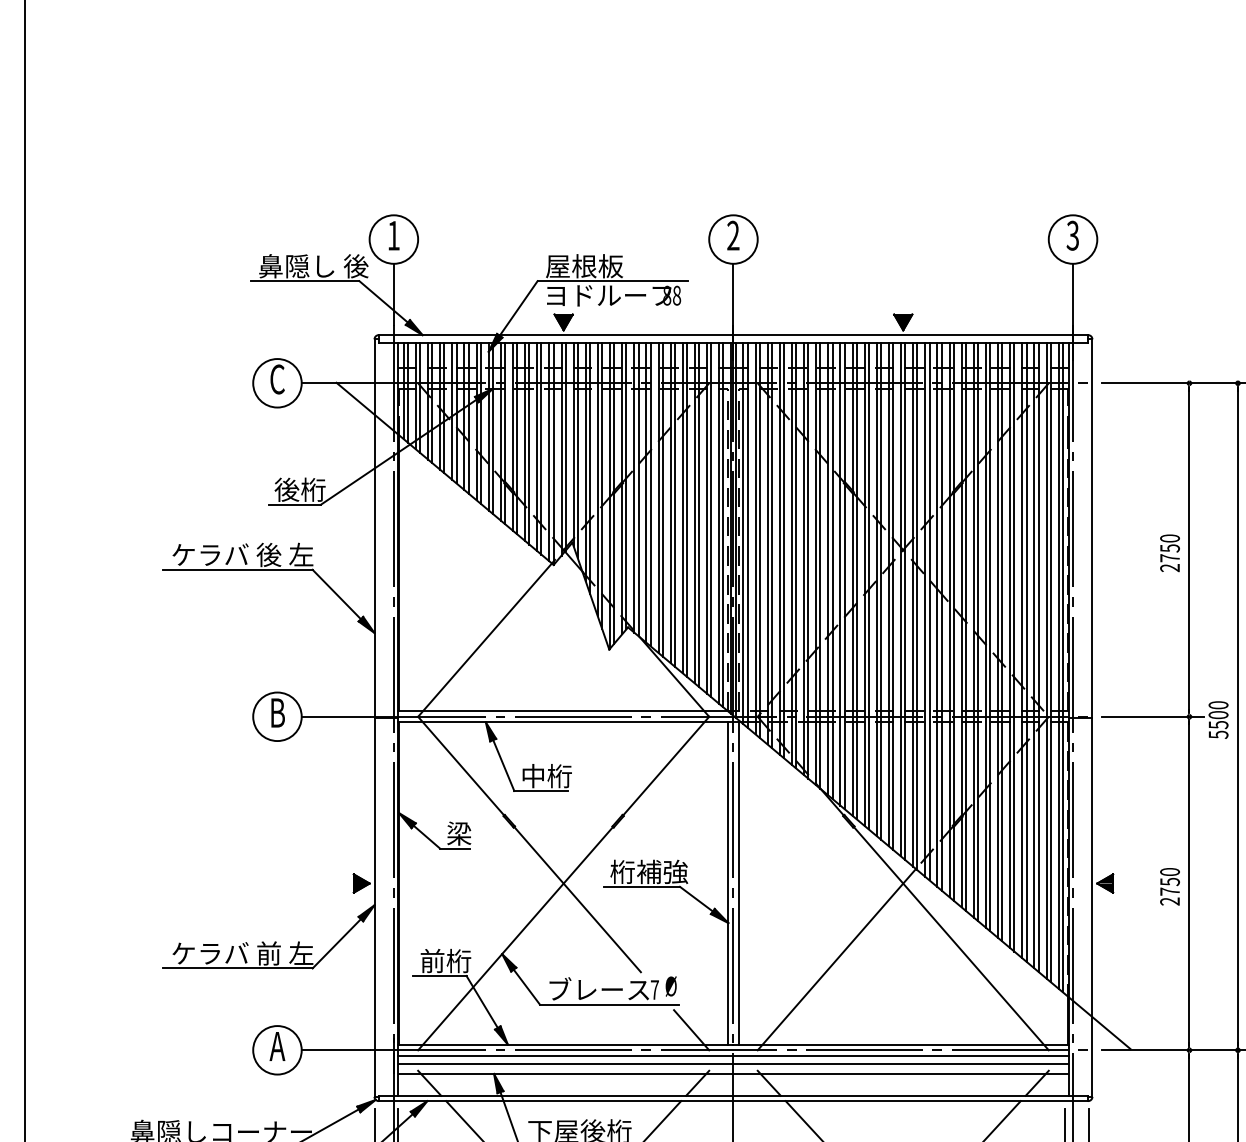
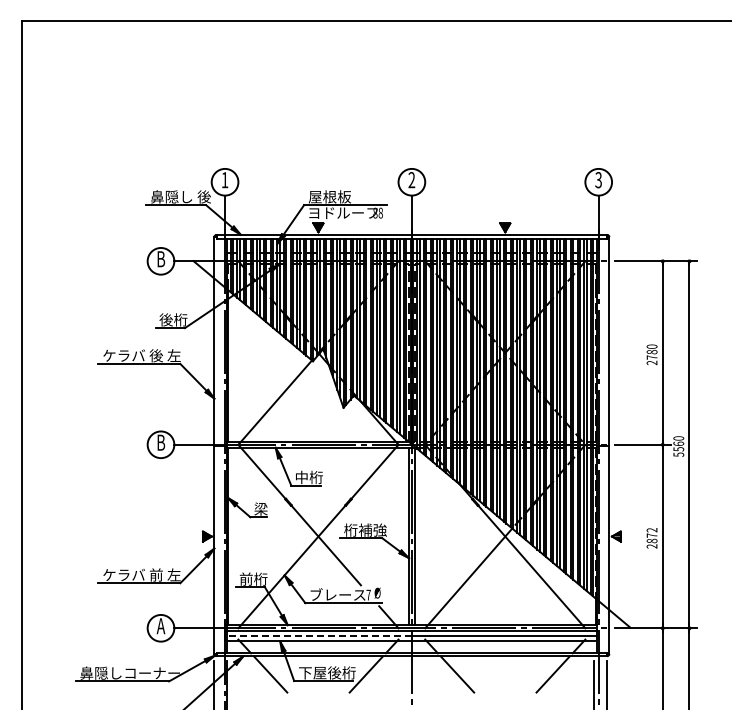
text: (278, 379) -> (161, 259), C -> B
text: (1168, 549) -> (651, 352), 2750 -> 2780
text: (1218, 714) -> (678, 443), 5500 -> 5560
text: (1168, 881) -> (651, 535), 2750 -> 2872
line: (565, 1063) -> (319, 635), solid -> dashed

